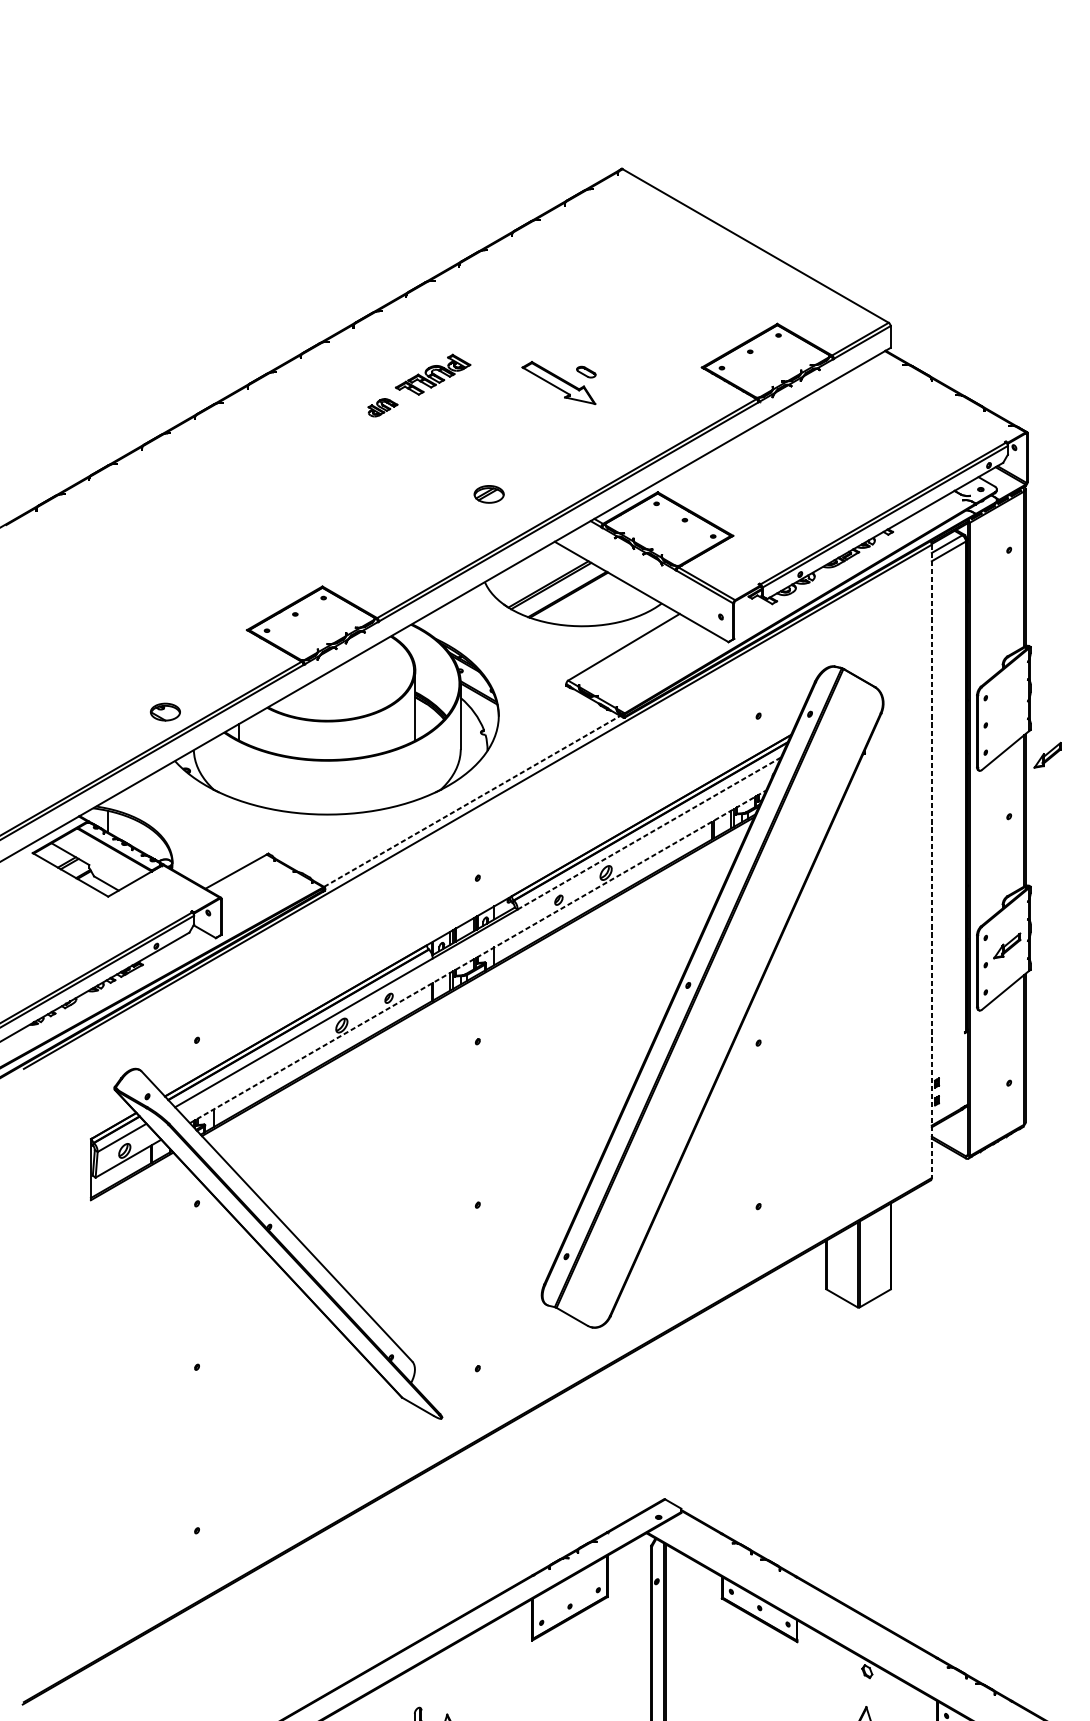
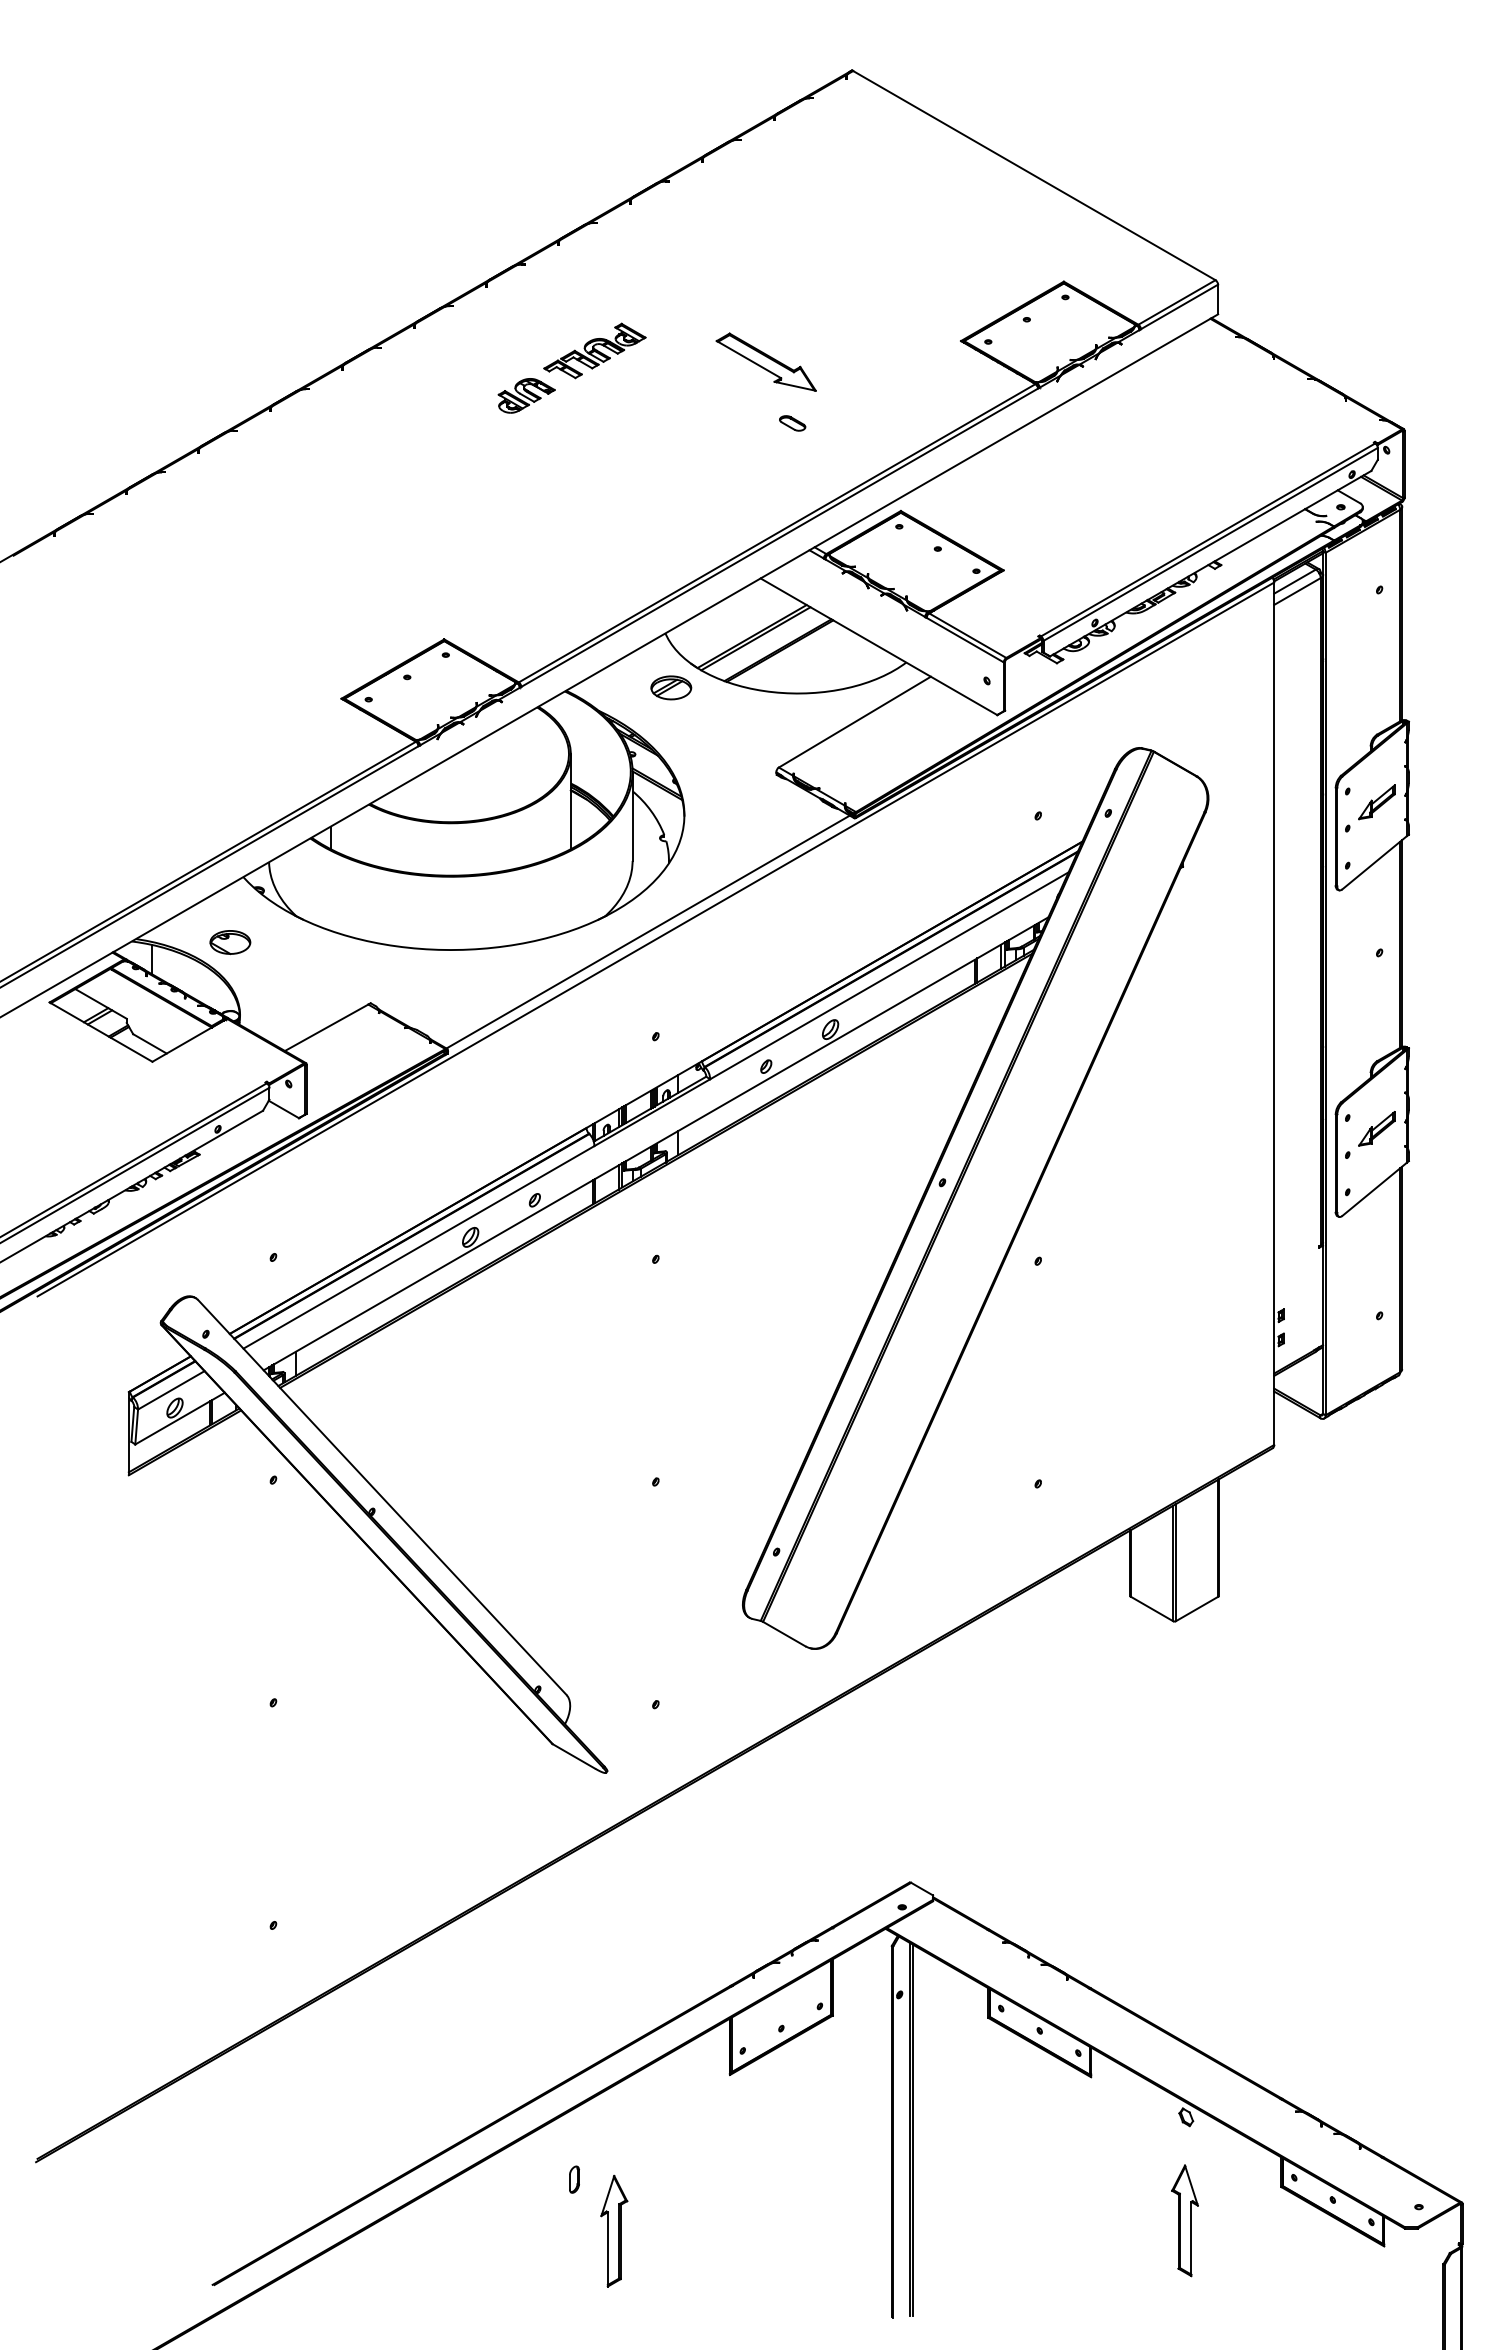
part: (586, 372) -> (792, 423), moved
part: (382, 407) -> (526, 395), size x1.43
part: (489, 494) -> (671, 687), moved
part: (165, 712) -> (230, 942), moved
part: (1047, 755) -> (1376, 802), moved
line: (472, 801) -> (648, 932), dashed -> solid
line: (649, 833) -> (889, 975), dashed -> solid
line: (932, 861) -> (1274, 1014), dashed -> solid
line: (478, 956) -> (656, 1143), dashed -> solid

